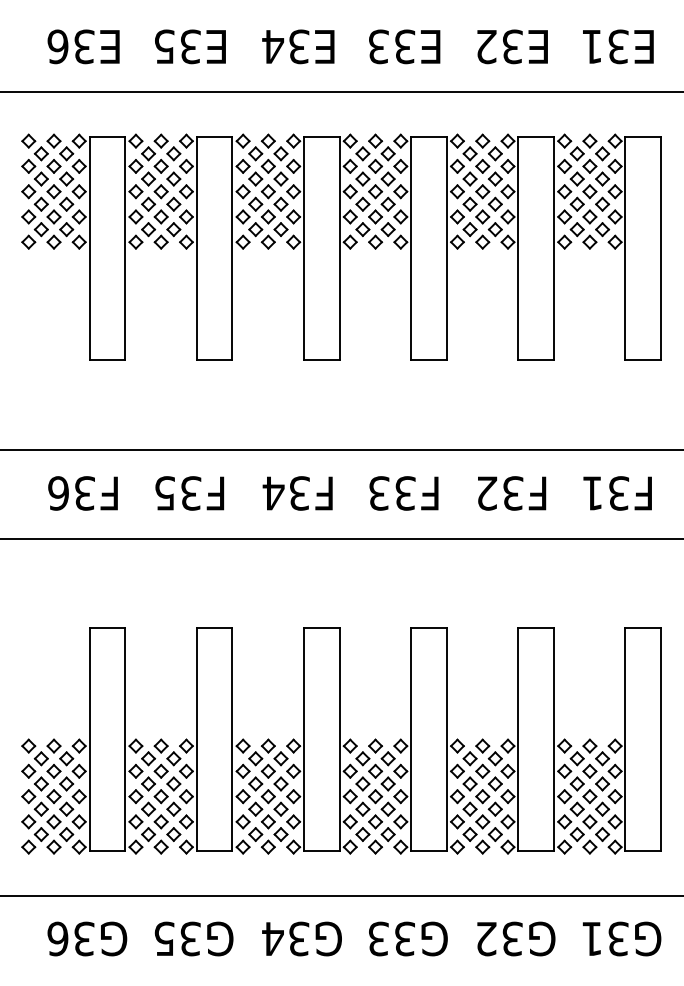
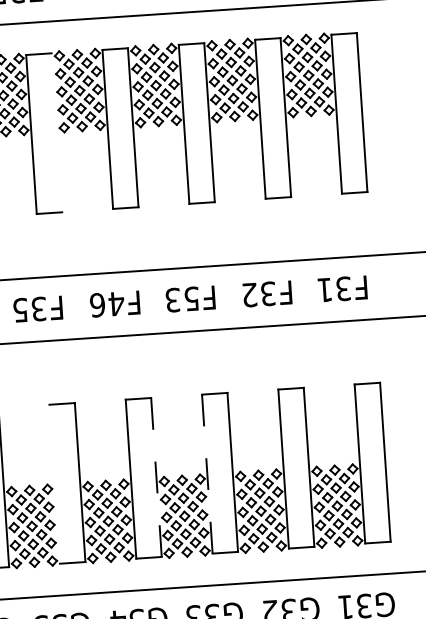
line: (232, 248) -> (56, 132), removed
text: (286, 493) -> (106, 304), F34 -> F46
text: (405, 493) -> (191, 299), F33 -> F53
line: (196, 739) -> (54, 484), removed
line: (339, 739) -> (156, 477), solid -> dashed
line: (411, 739) -> (207, 473), solid -> dashed

